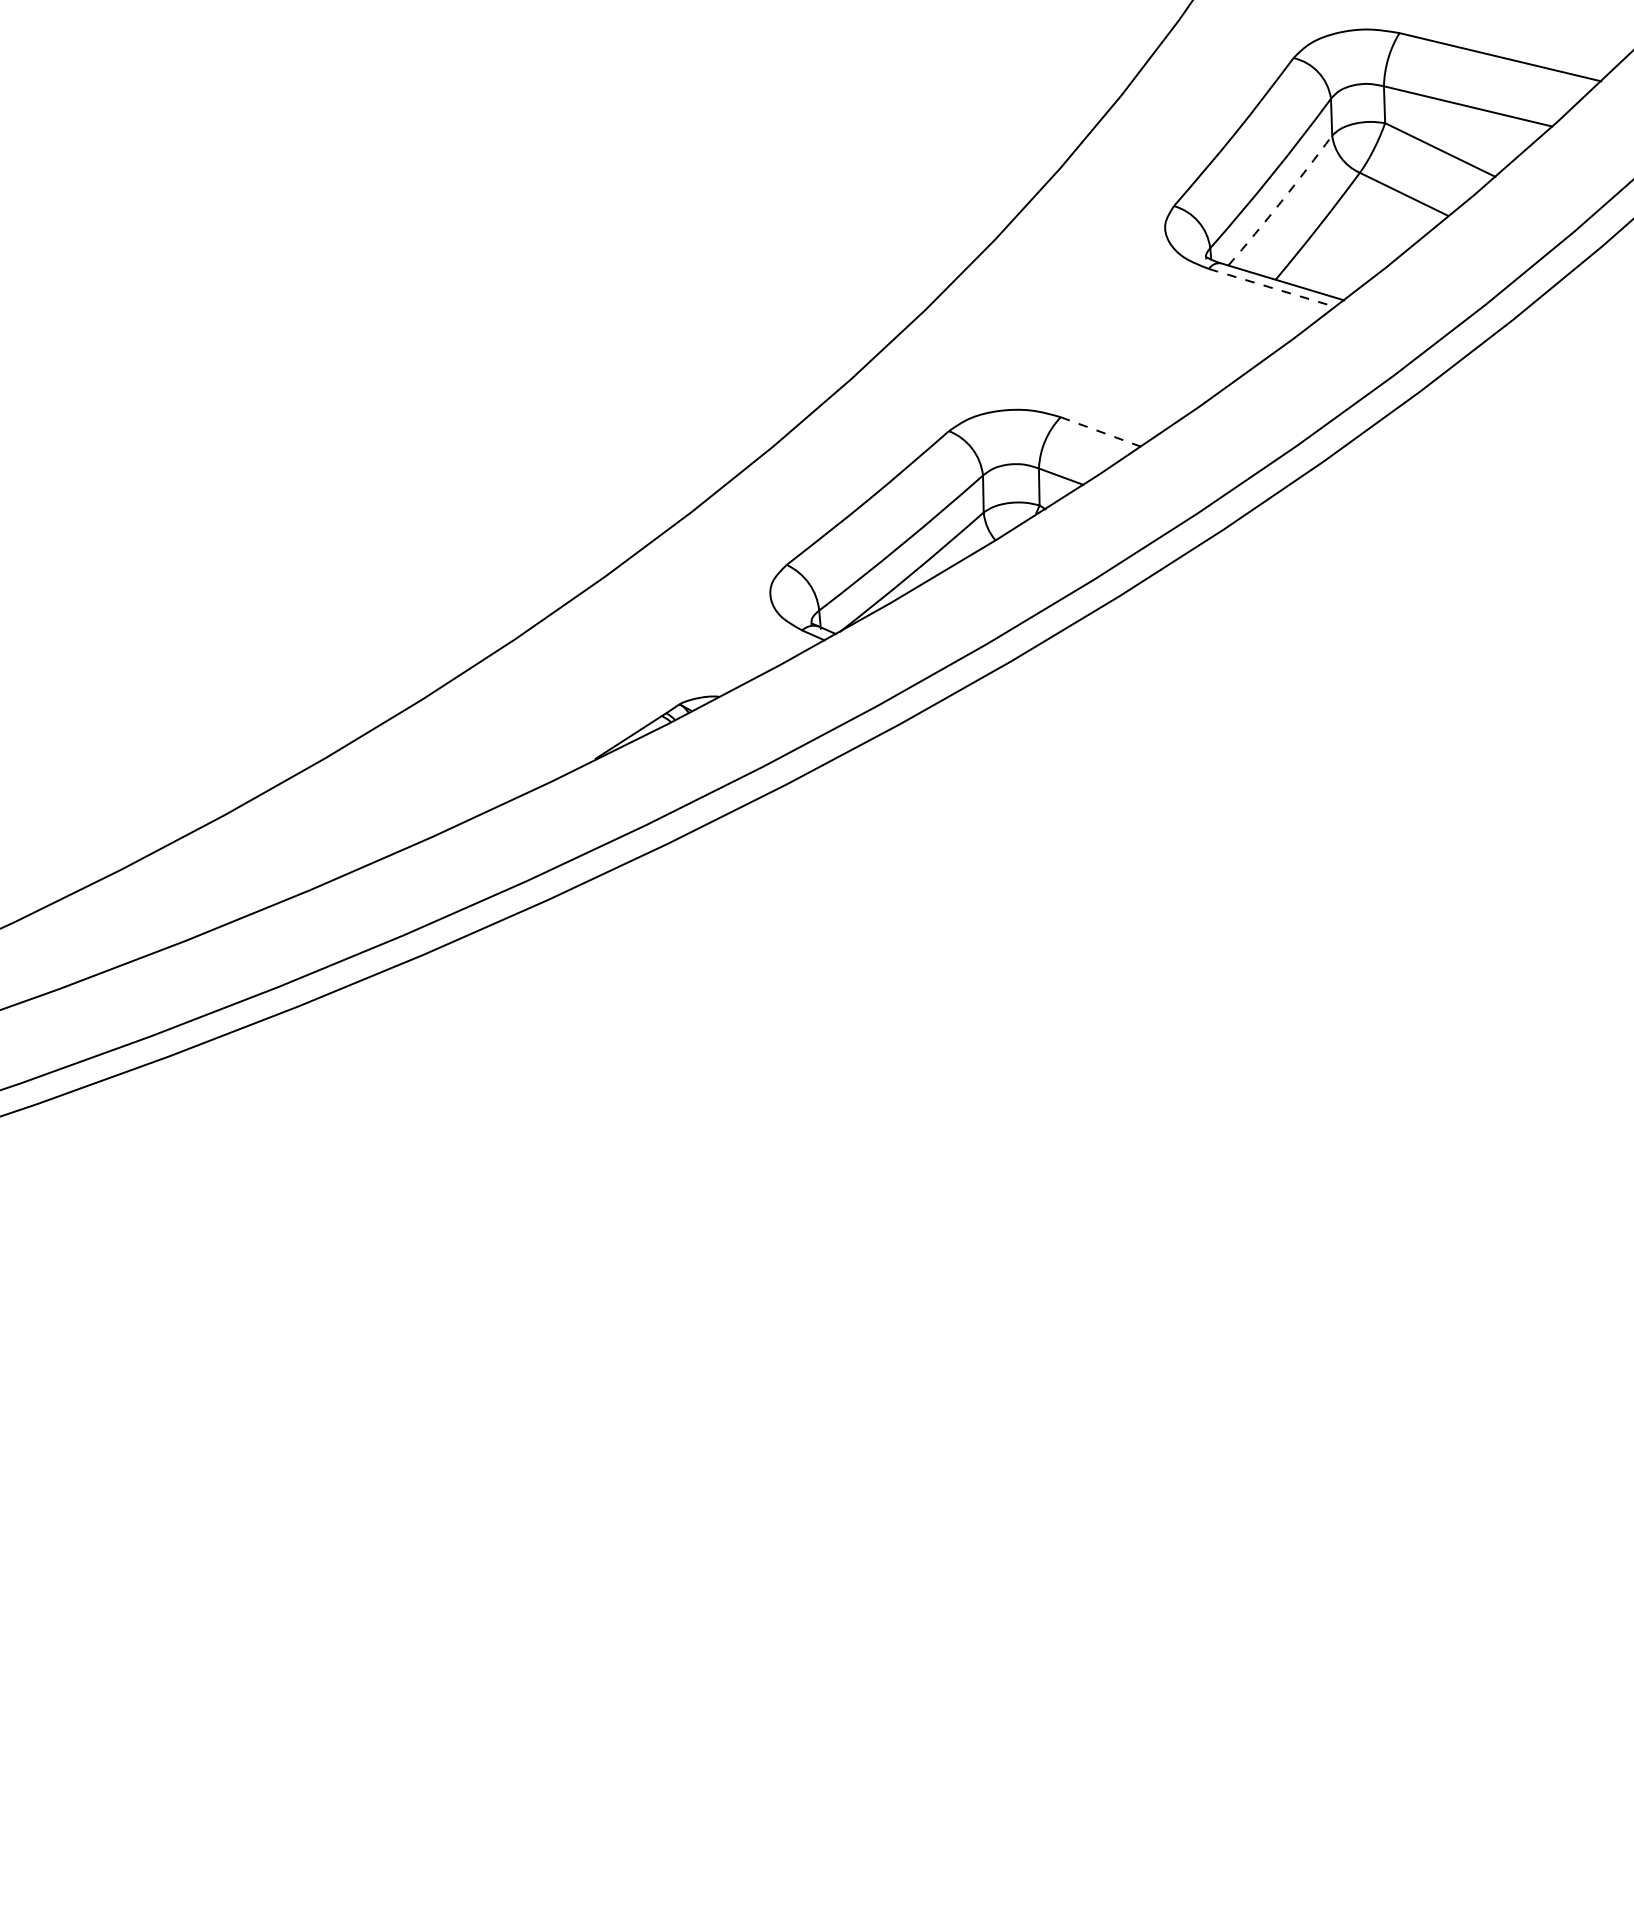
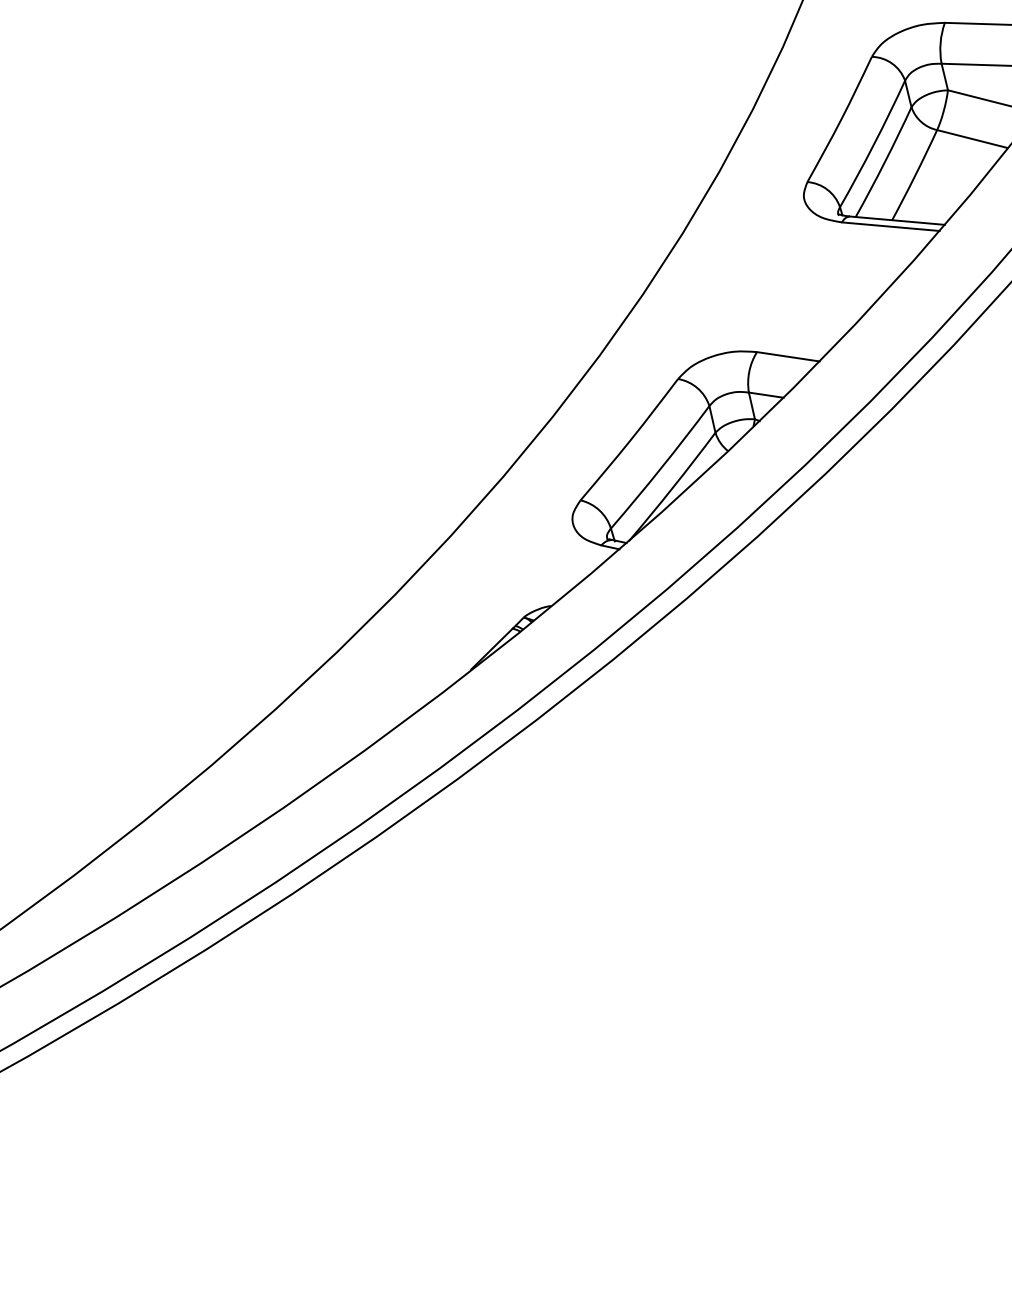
arc: (1281, 201) -> (884, 162), dashed -> solid
line: (1272, 288) -> (891, 227), dashed -> solid
line: (1100, 431) -> (787, 356), dashed -> solid

